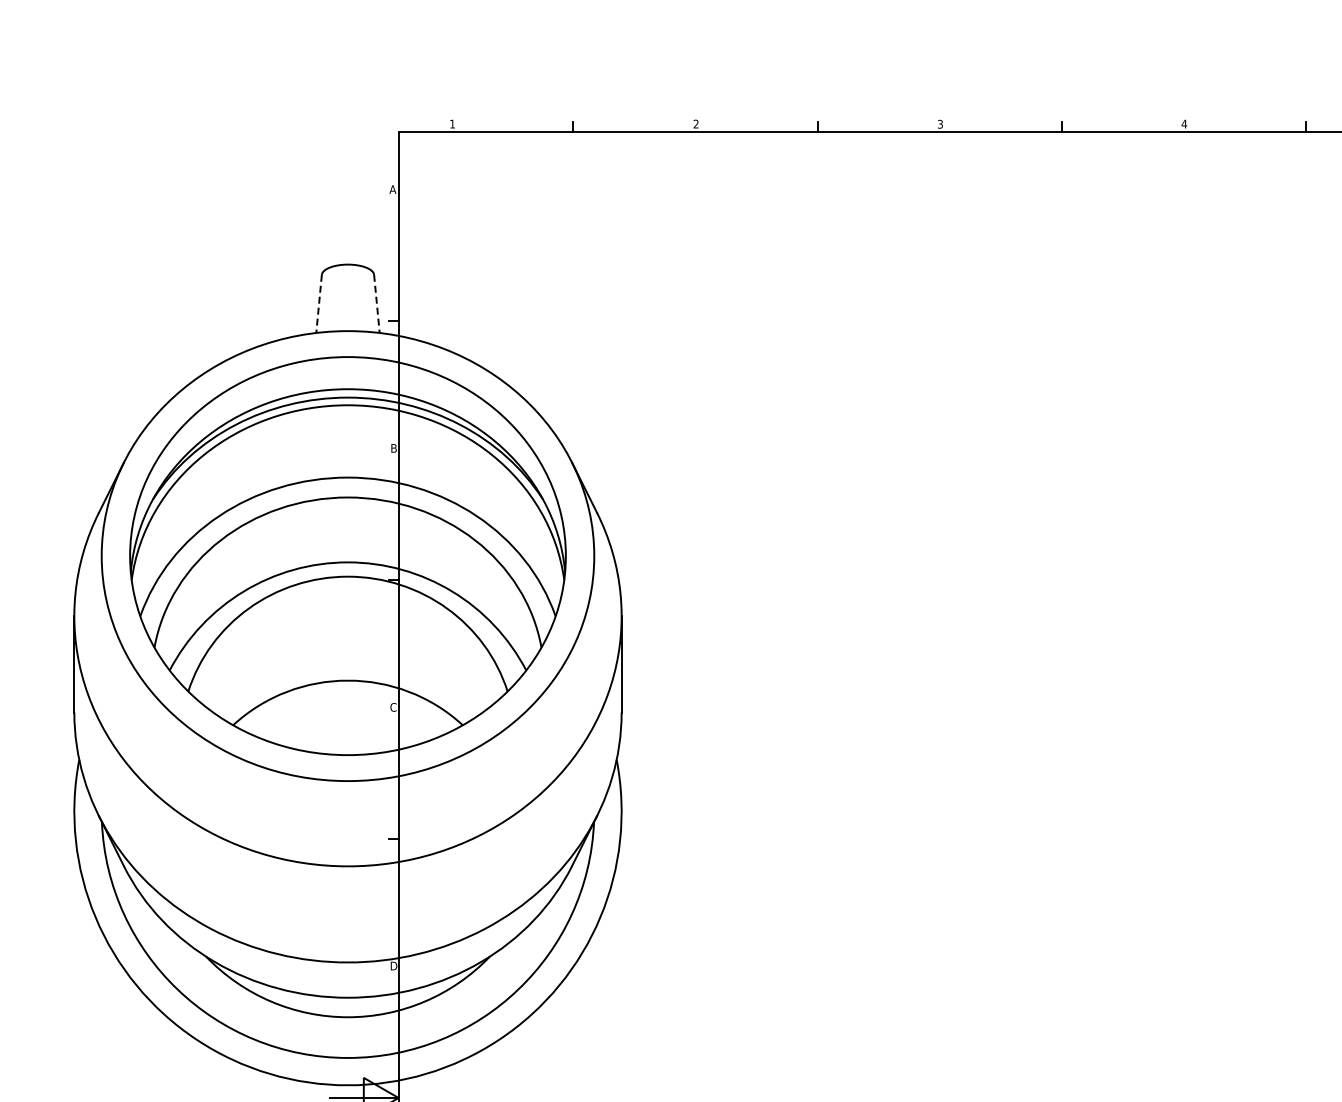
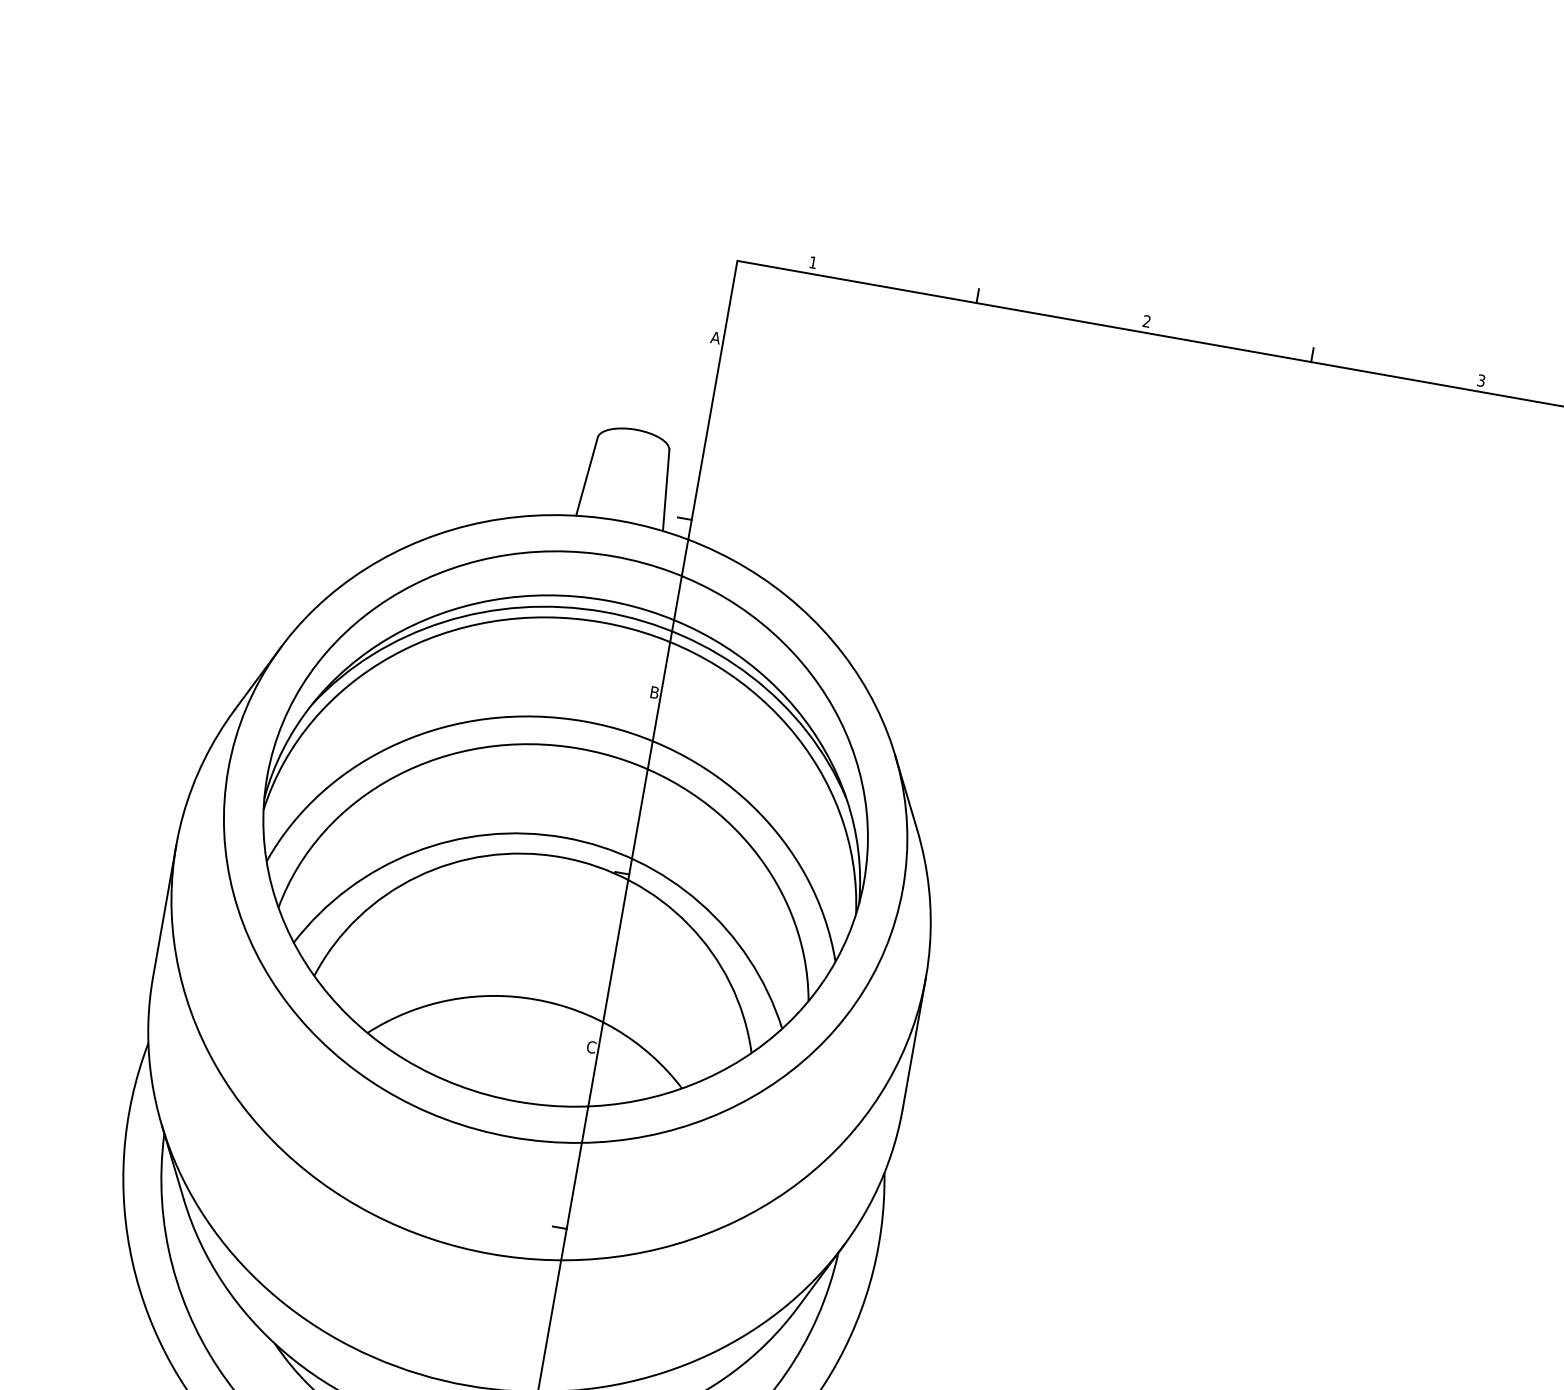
line: (319, 304) -> (587, 477), dashed -> solid
line: (376, 304) -> (665, 491), dashed -> solid

